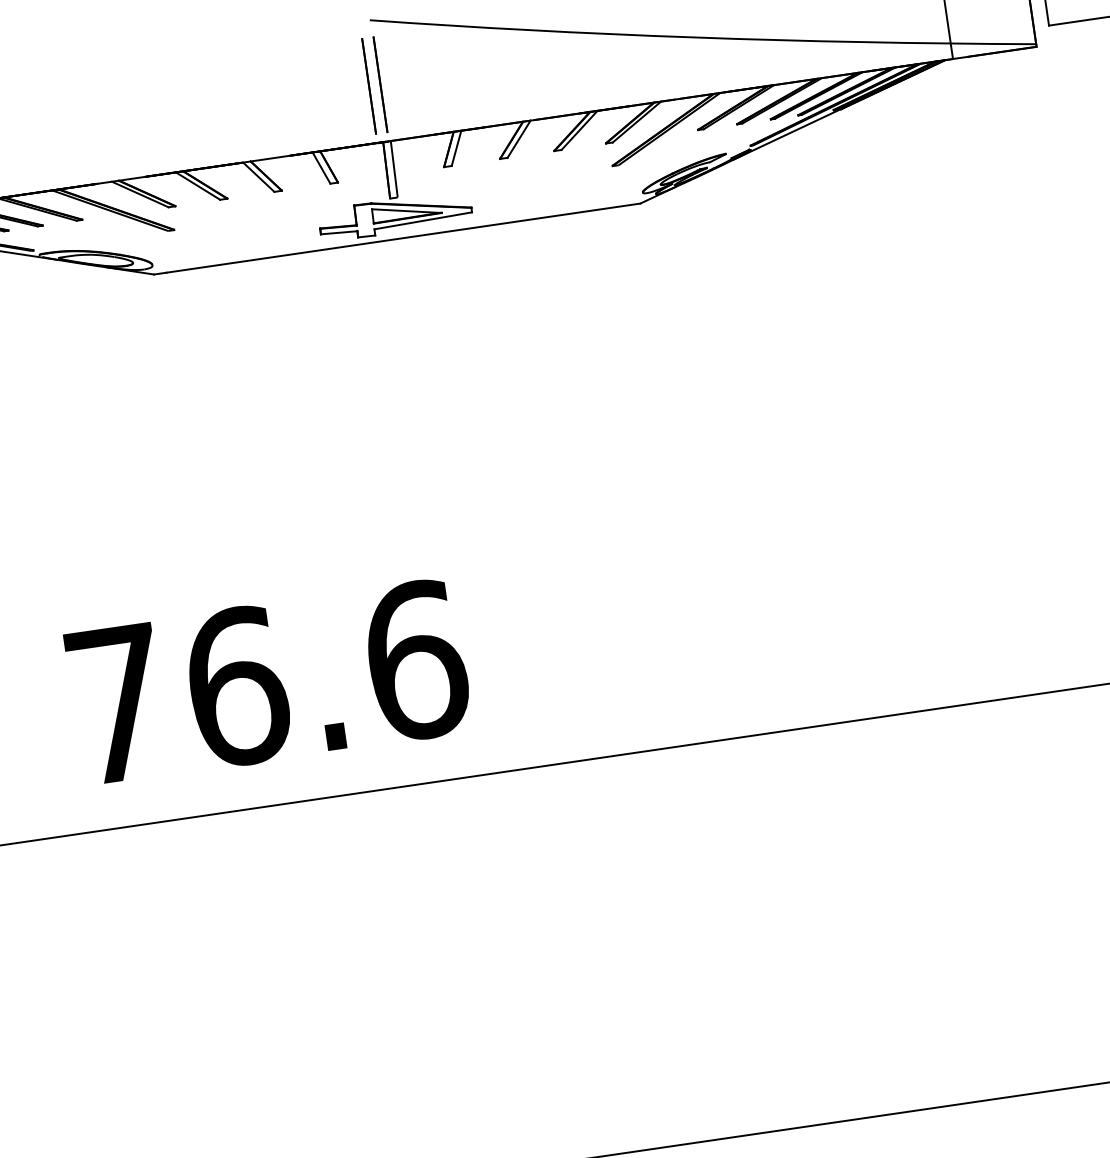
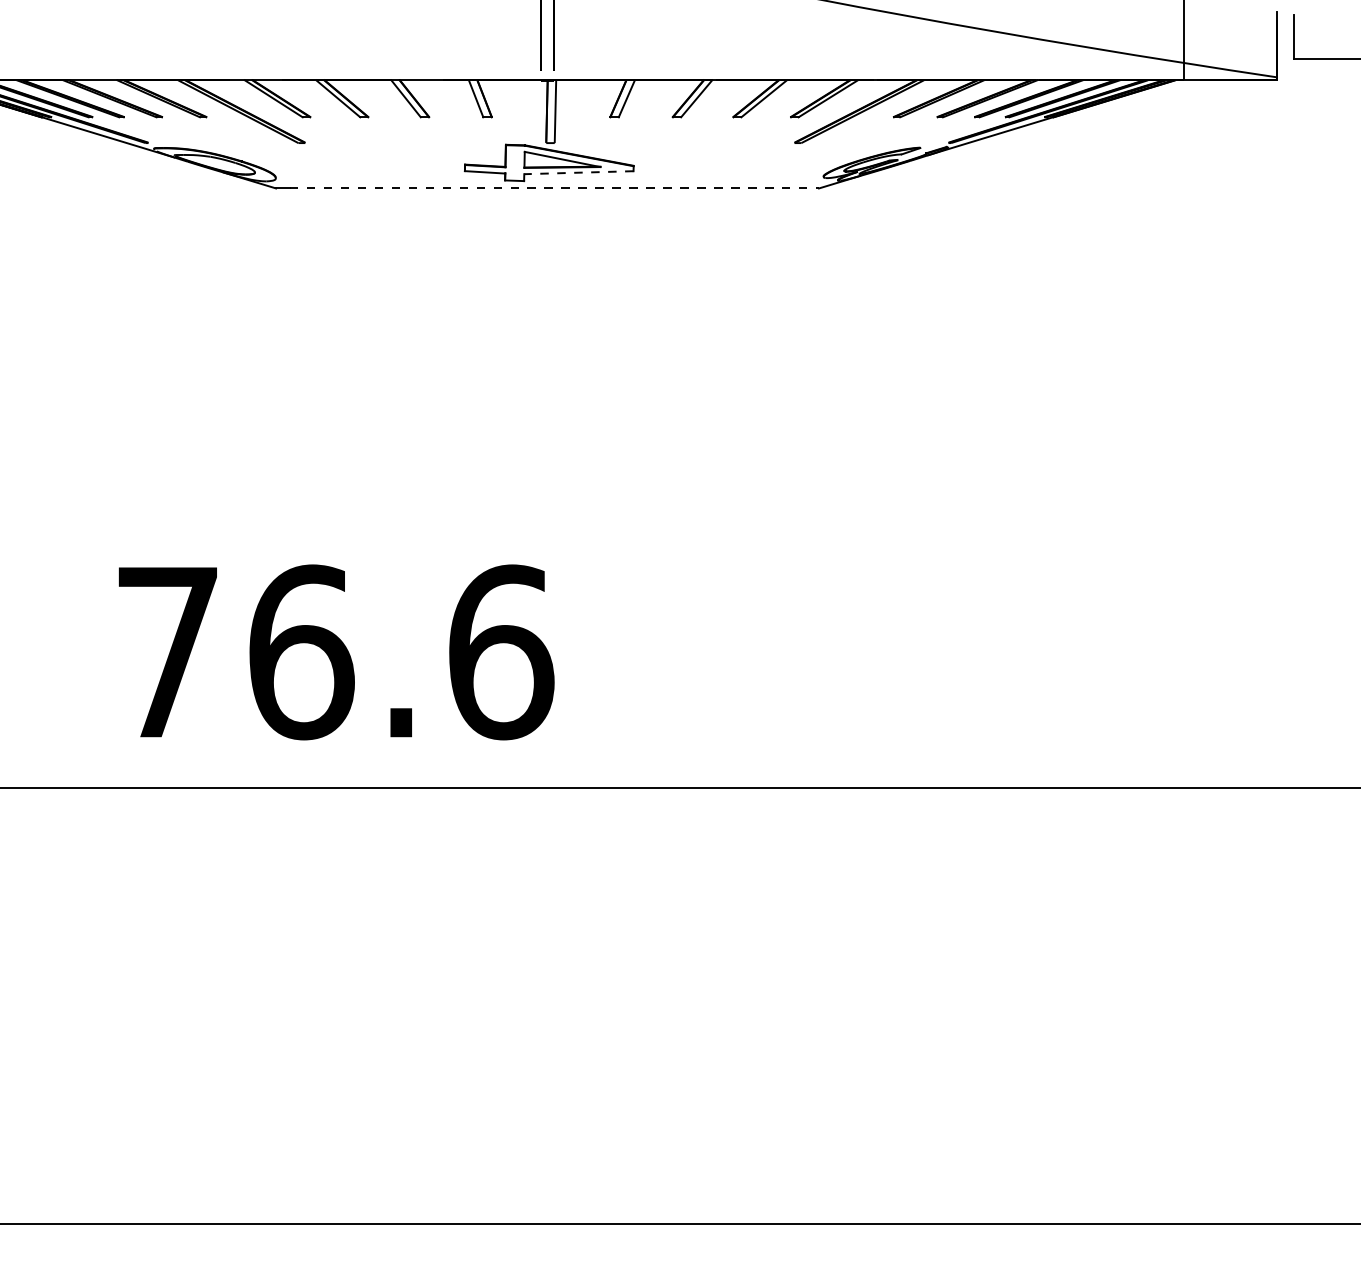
line: (422, 220) -> (578, 172), solid -> dashed
line: (403, 238) -> (554, 188), solid -> dashed

